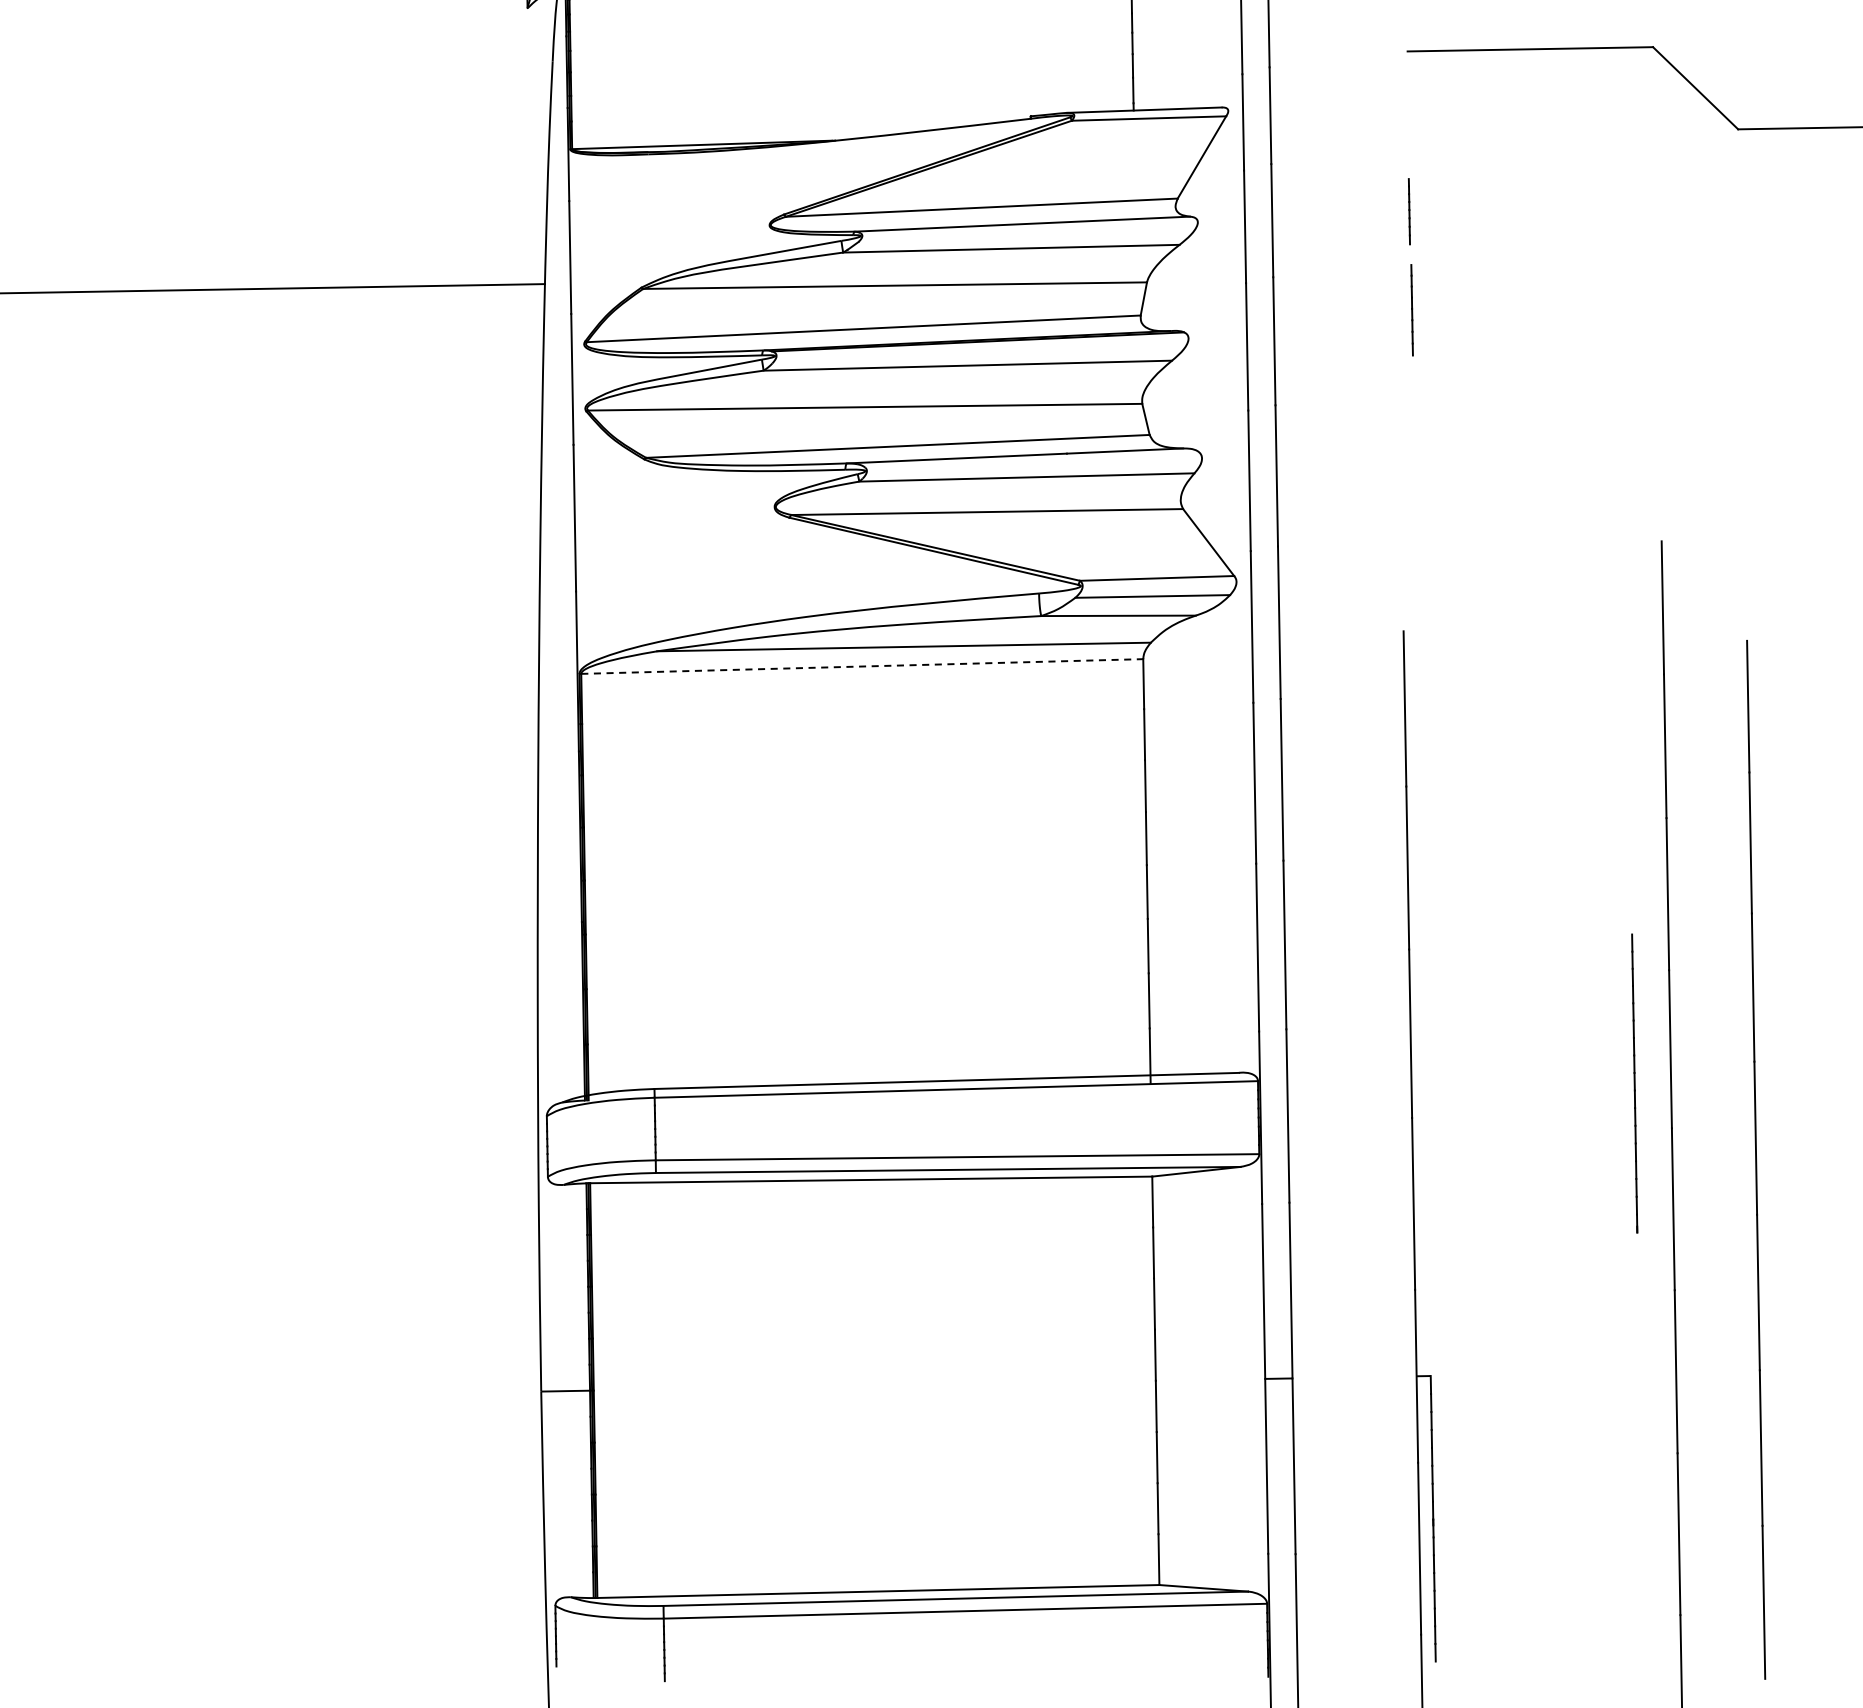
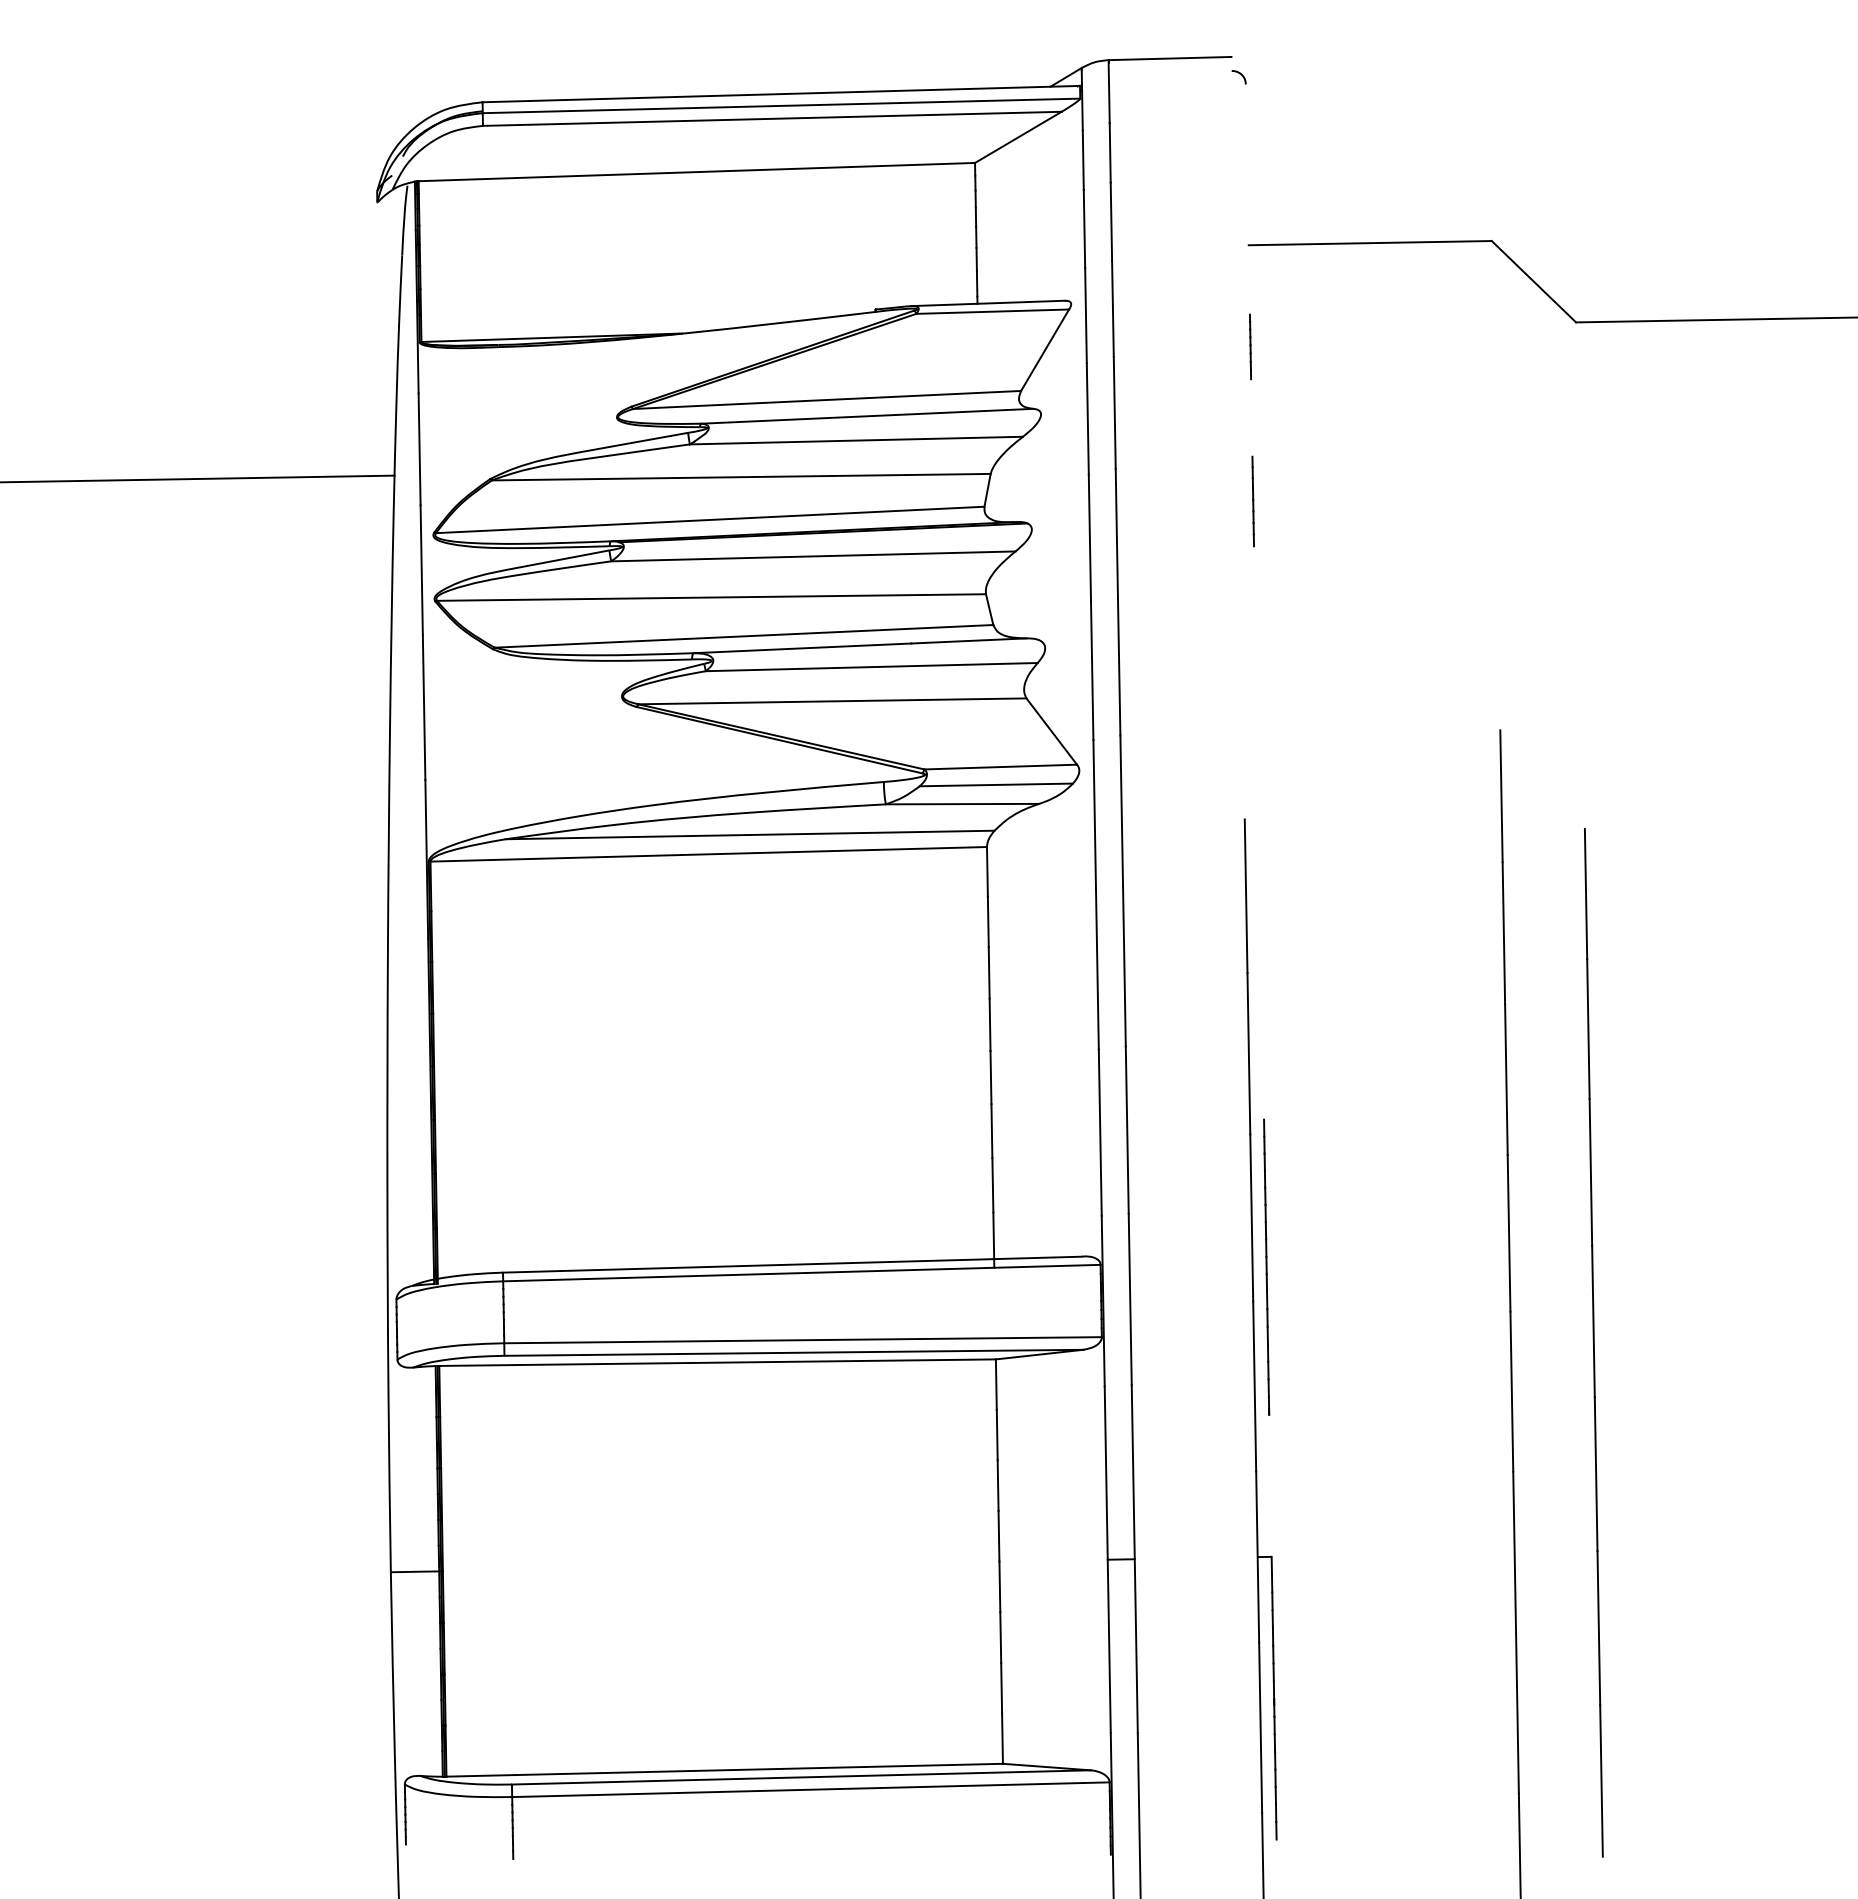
line: (1409, 211) -> (1250, 346), moved
line: (863, 666) -> (709, 854), dashed -> solid
line: (1634, 1082) -> (1266, 1266), moved

